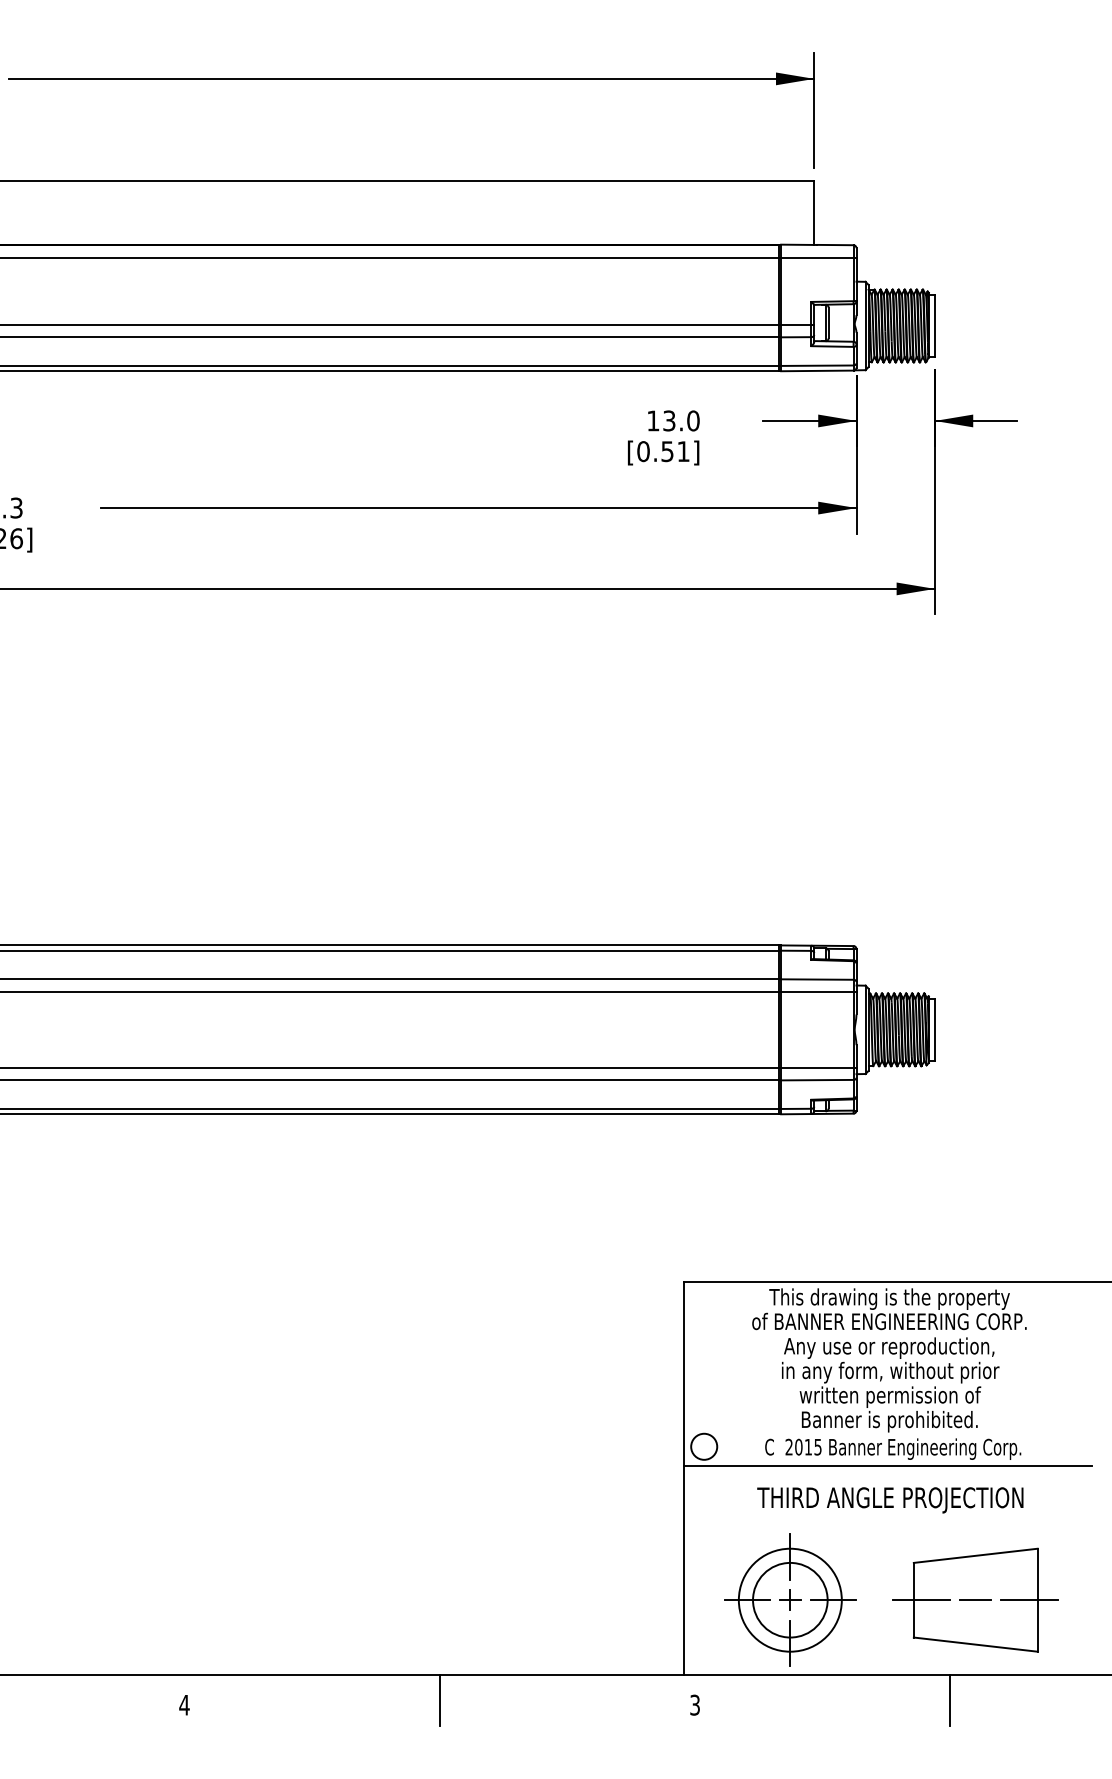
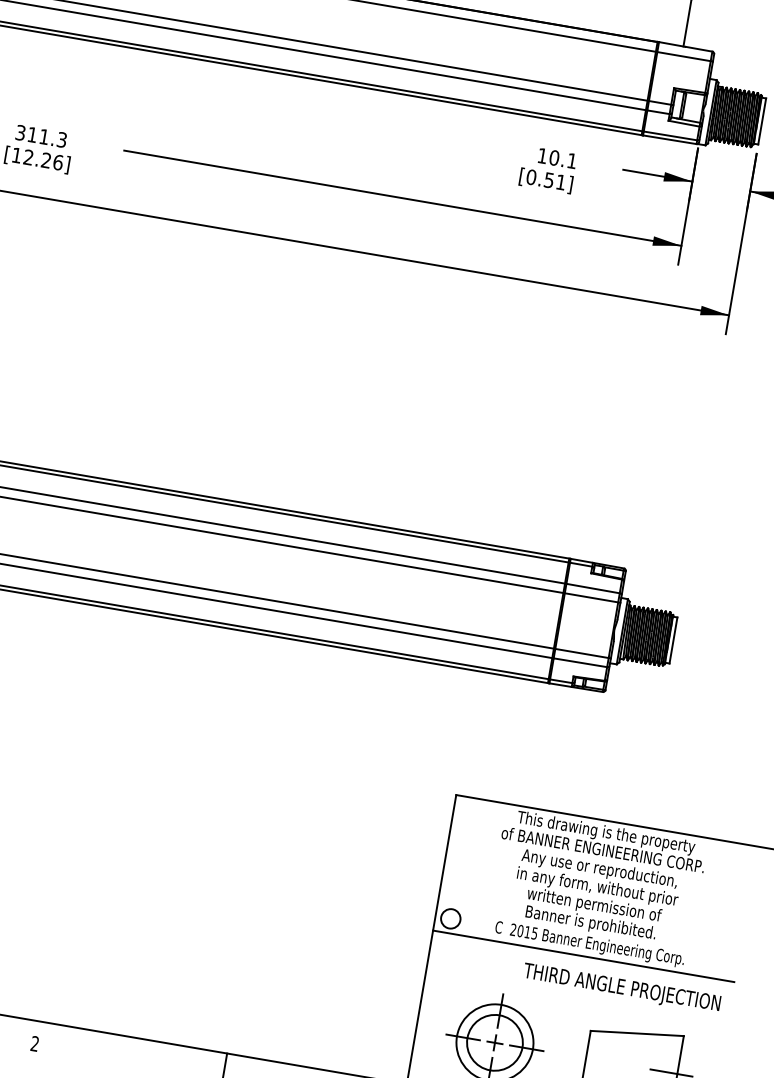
text: (681, 420) -> (563, 159), 13.0 -> 10.1
text: (890, 1500) -> (621, 988), moved
line: (921, 1600) -> (591, 1059), removed
line: (975, 1600) -> (631, 1066), removed
text: (184, 1704) -> (35, 1043), 4 -> 2

